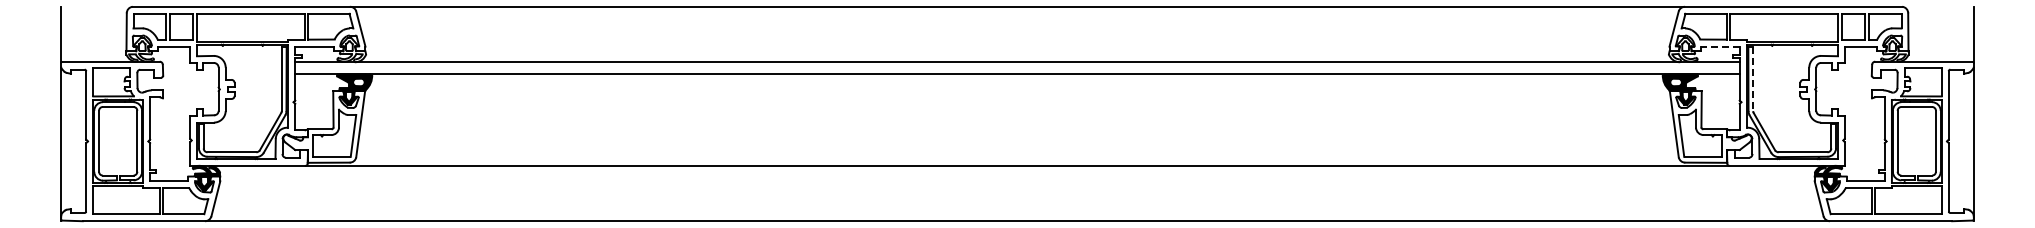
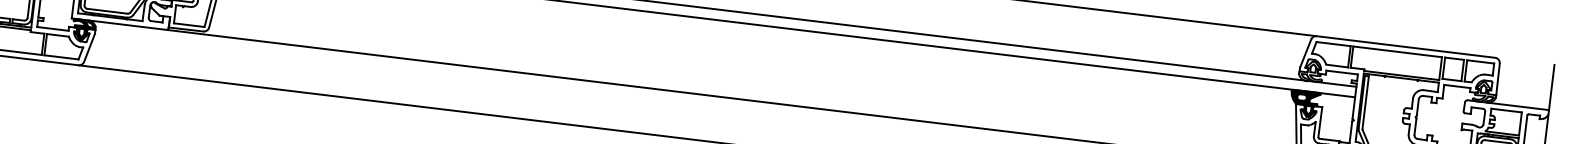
line: (1720, 46) -> (1342, 72), dashed -> solid
line: (1753, 79) -> (1365, 102), dashed -> solid

